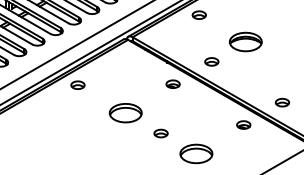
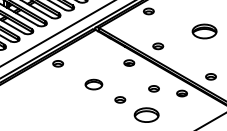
part: (245, 42) -> (204, 31), moved
part: (125, 112) -> (93, 84), size x0.7
part: (205, 118) -> (153, 88), added

